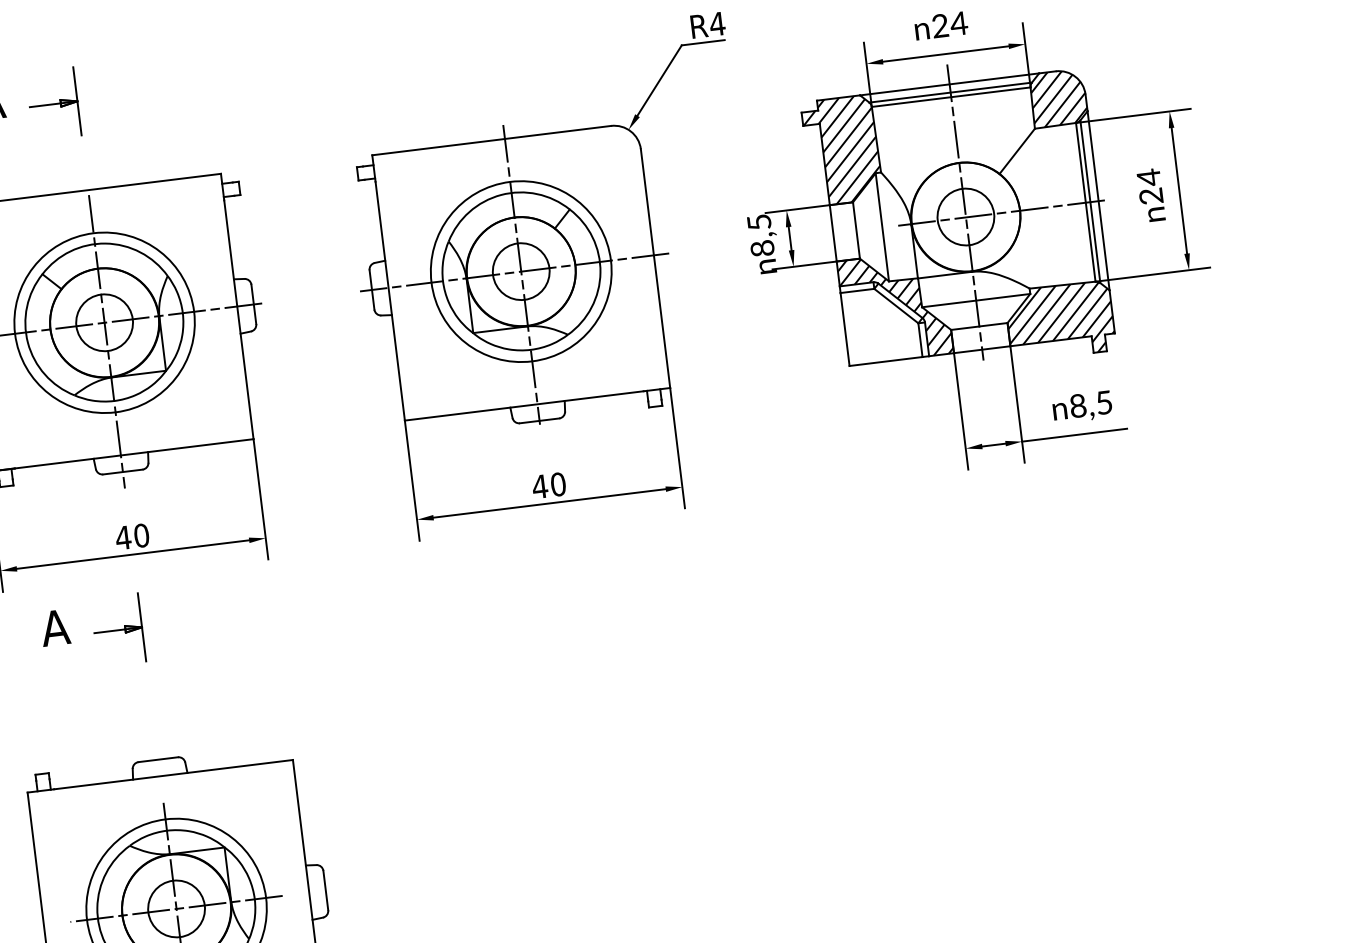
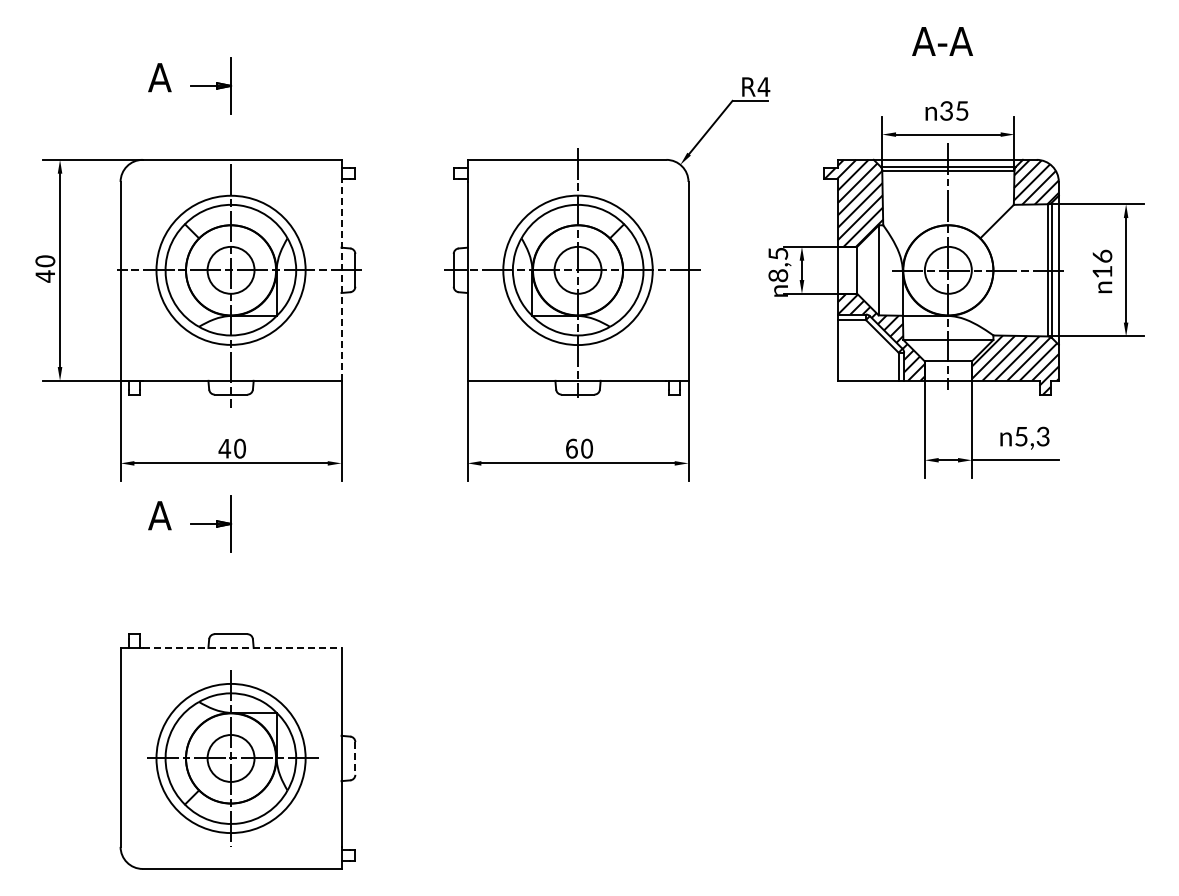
text: (949, 24) -> (954, 110), 24 -> 35
text: (1150, 186) -> (1102, 263), 24 -> 16
line: (238, 318) -> (341, 280), solid -> dashed
text: (1091, 404) -> (1032, 436), 8,5 -> 5,3
text: (539, 486) -> (571, 448), 40 -> 60
line: (174, 775) -> (242, 648), solid -> dashed
line: (326, 890) -> (355, 758), solid -> dashed

